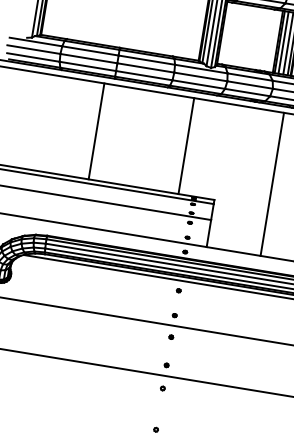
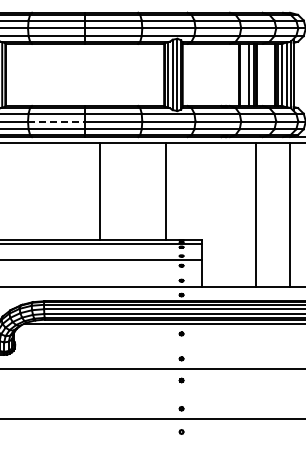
line: (283, 42) -> (244, 74), removed
line: (88, 58) -> (56, 121), solid -> dashed
line: (96, 131) -> (99, 191), moved

